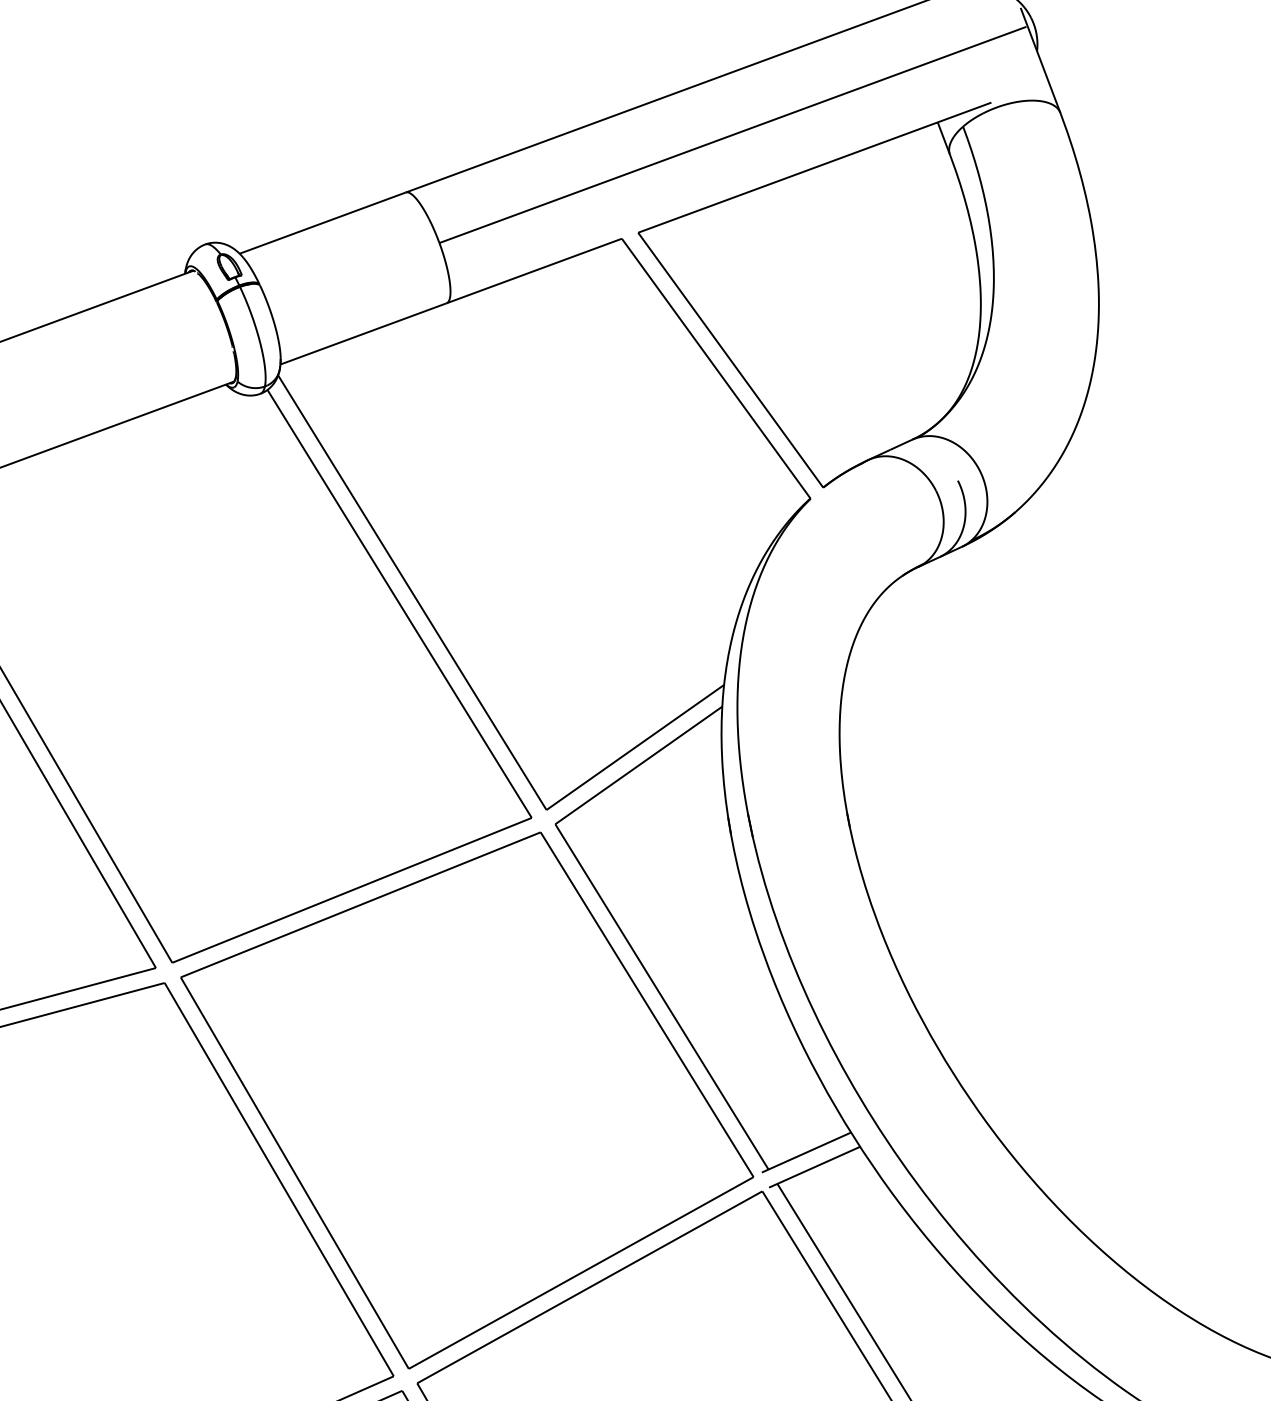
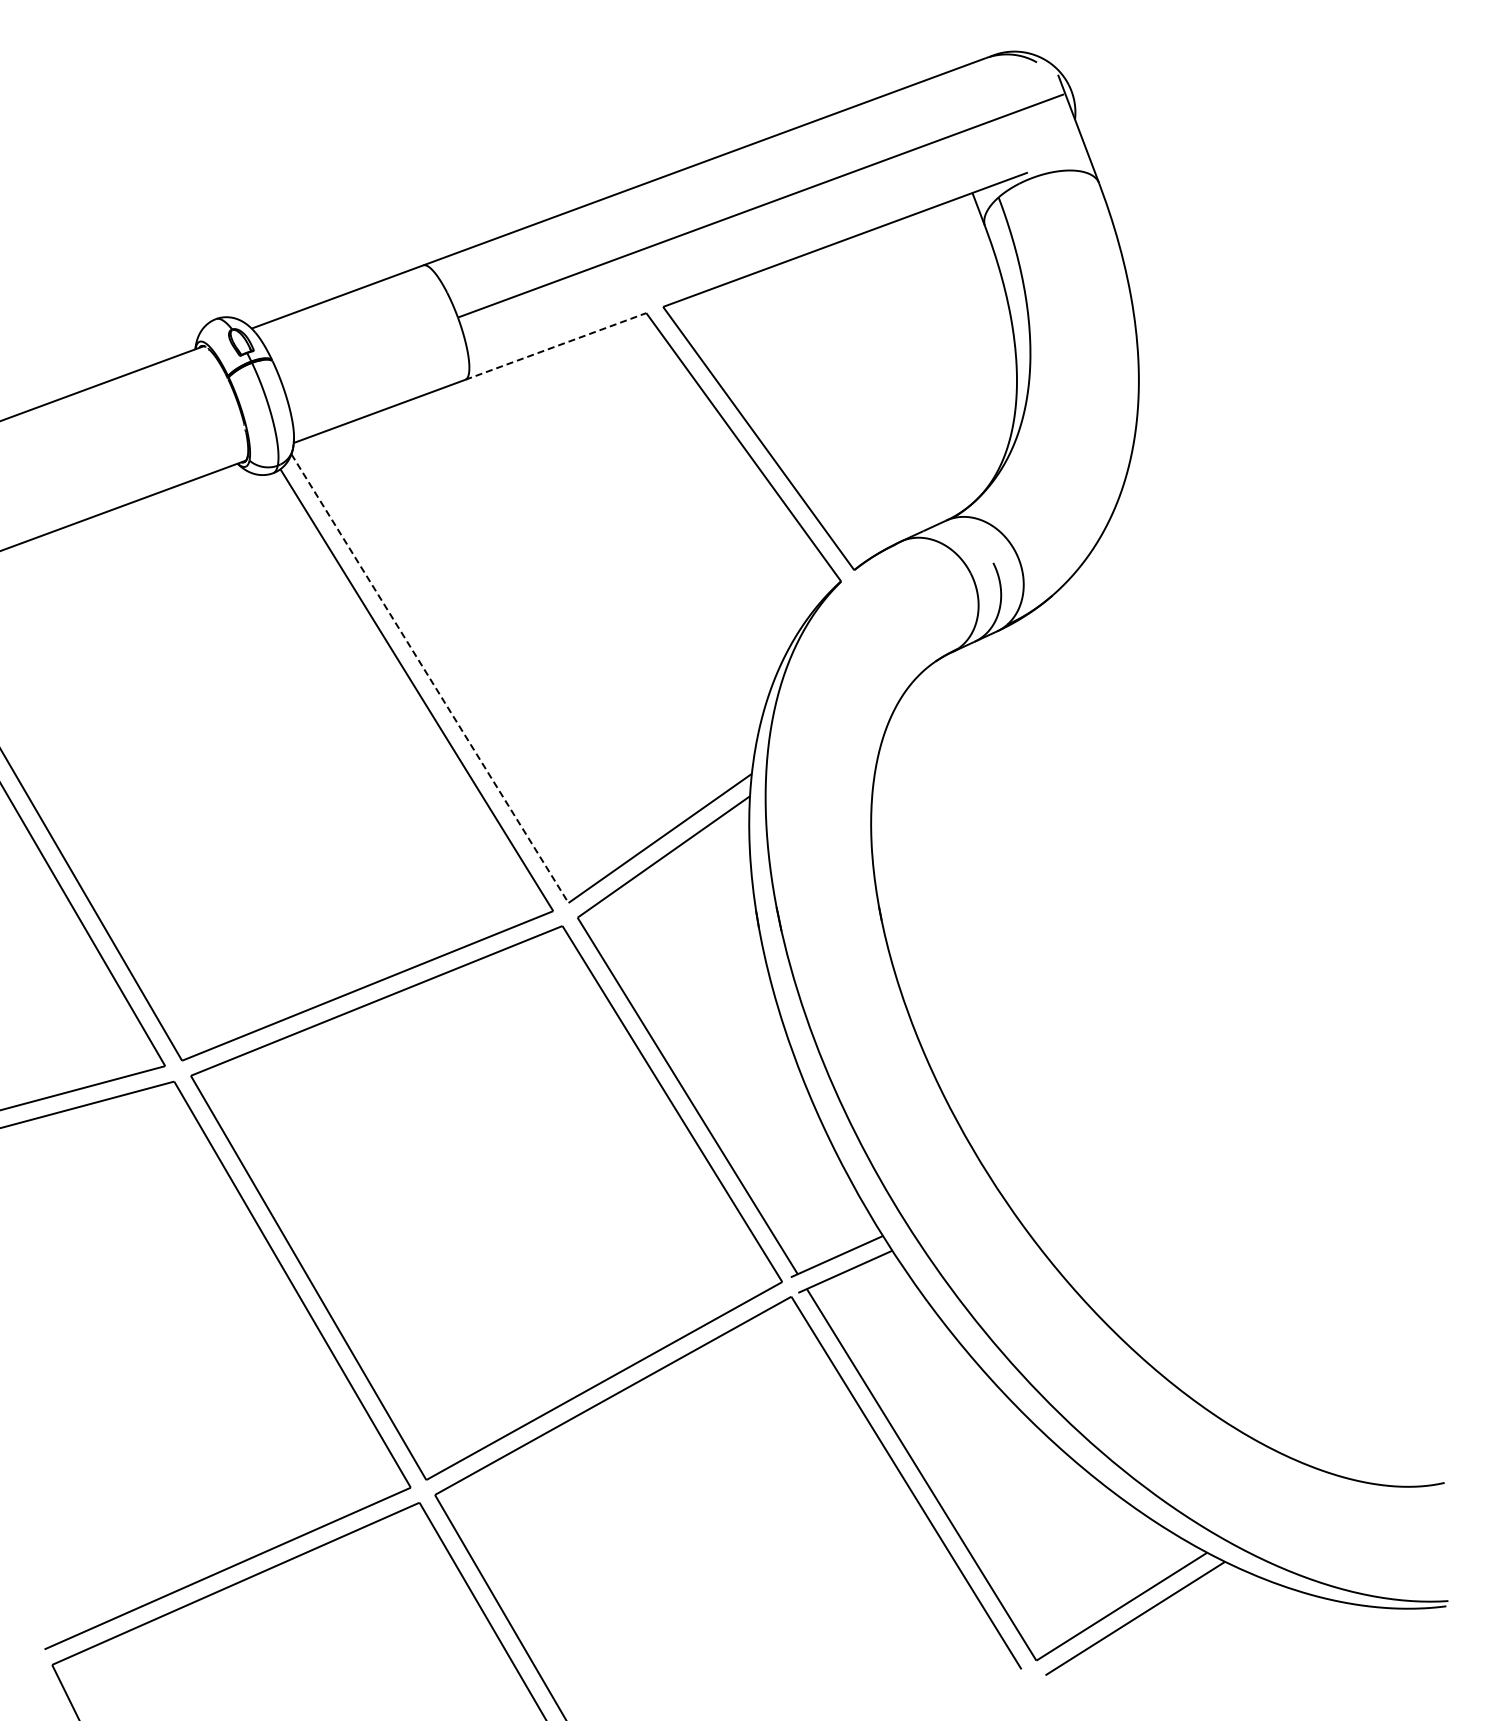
line: (534, 271) -> (556, 346), solid -> dashed
line: (411, 592) -> (429, 678), solid -> dashed

